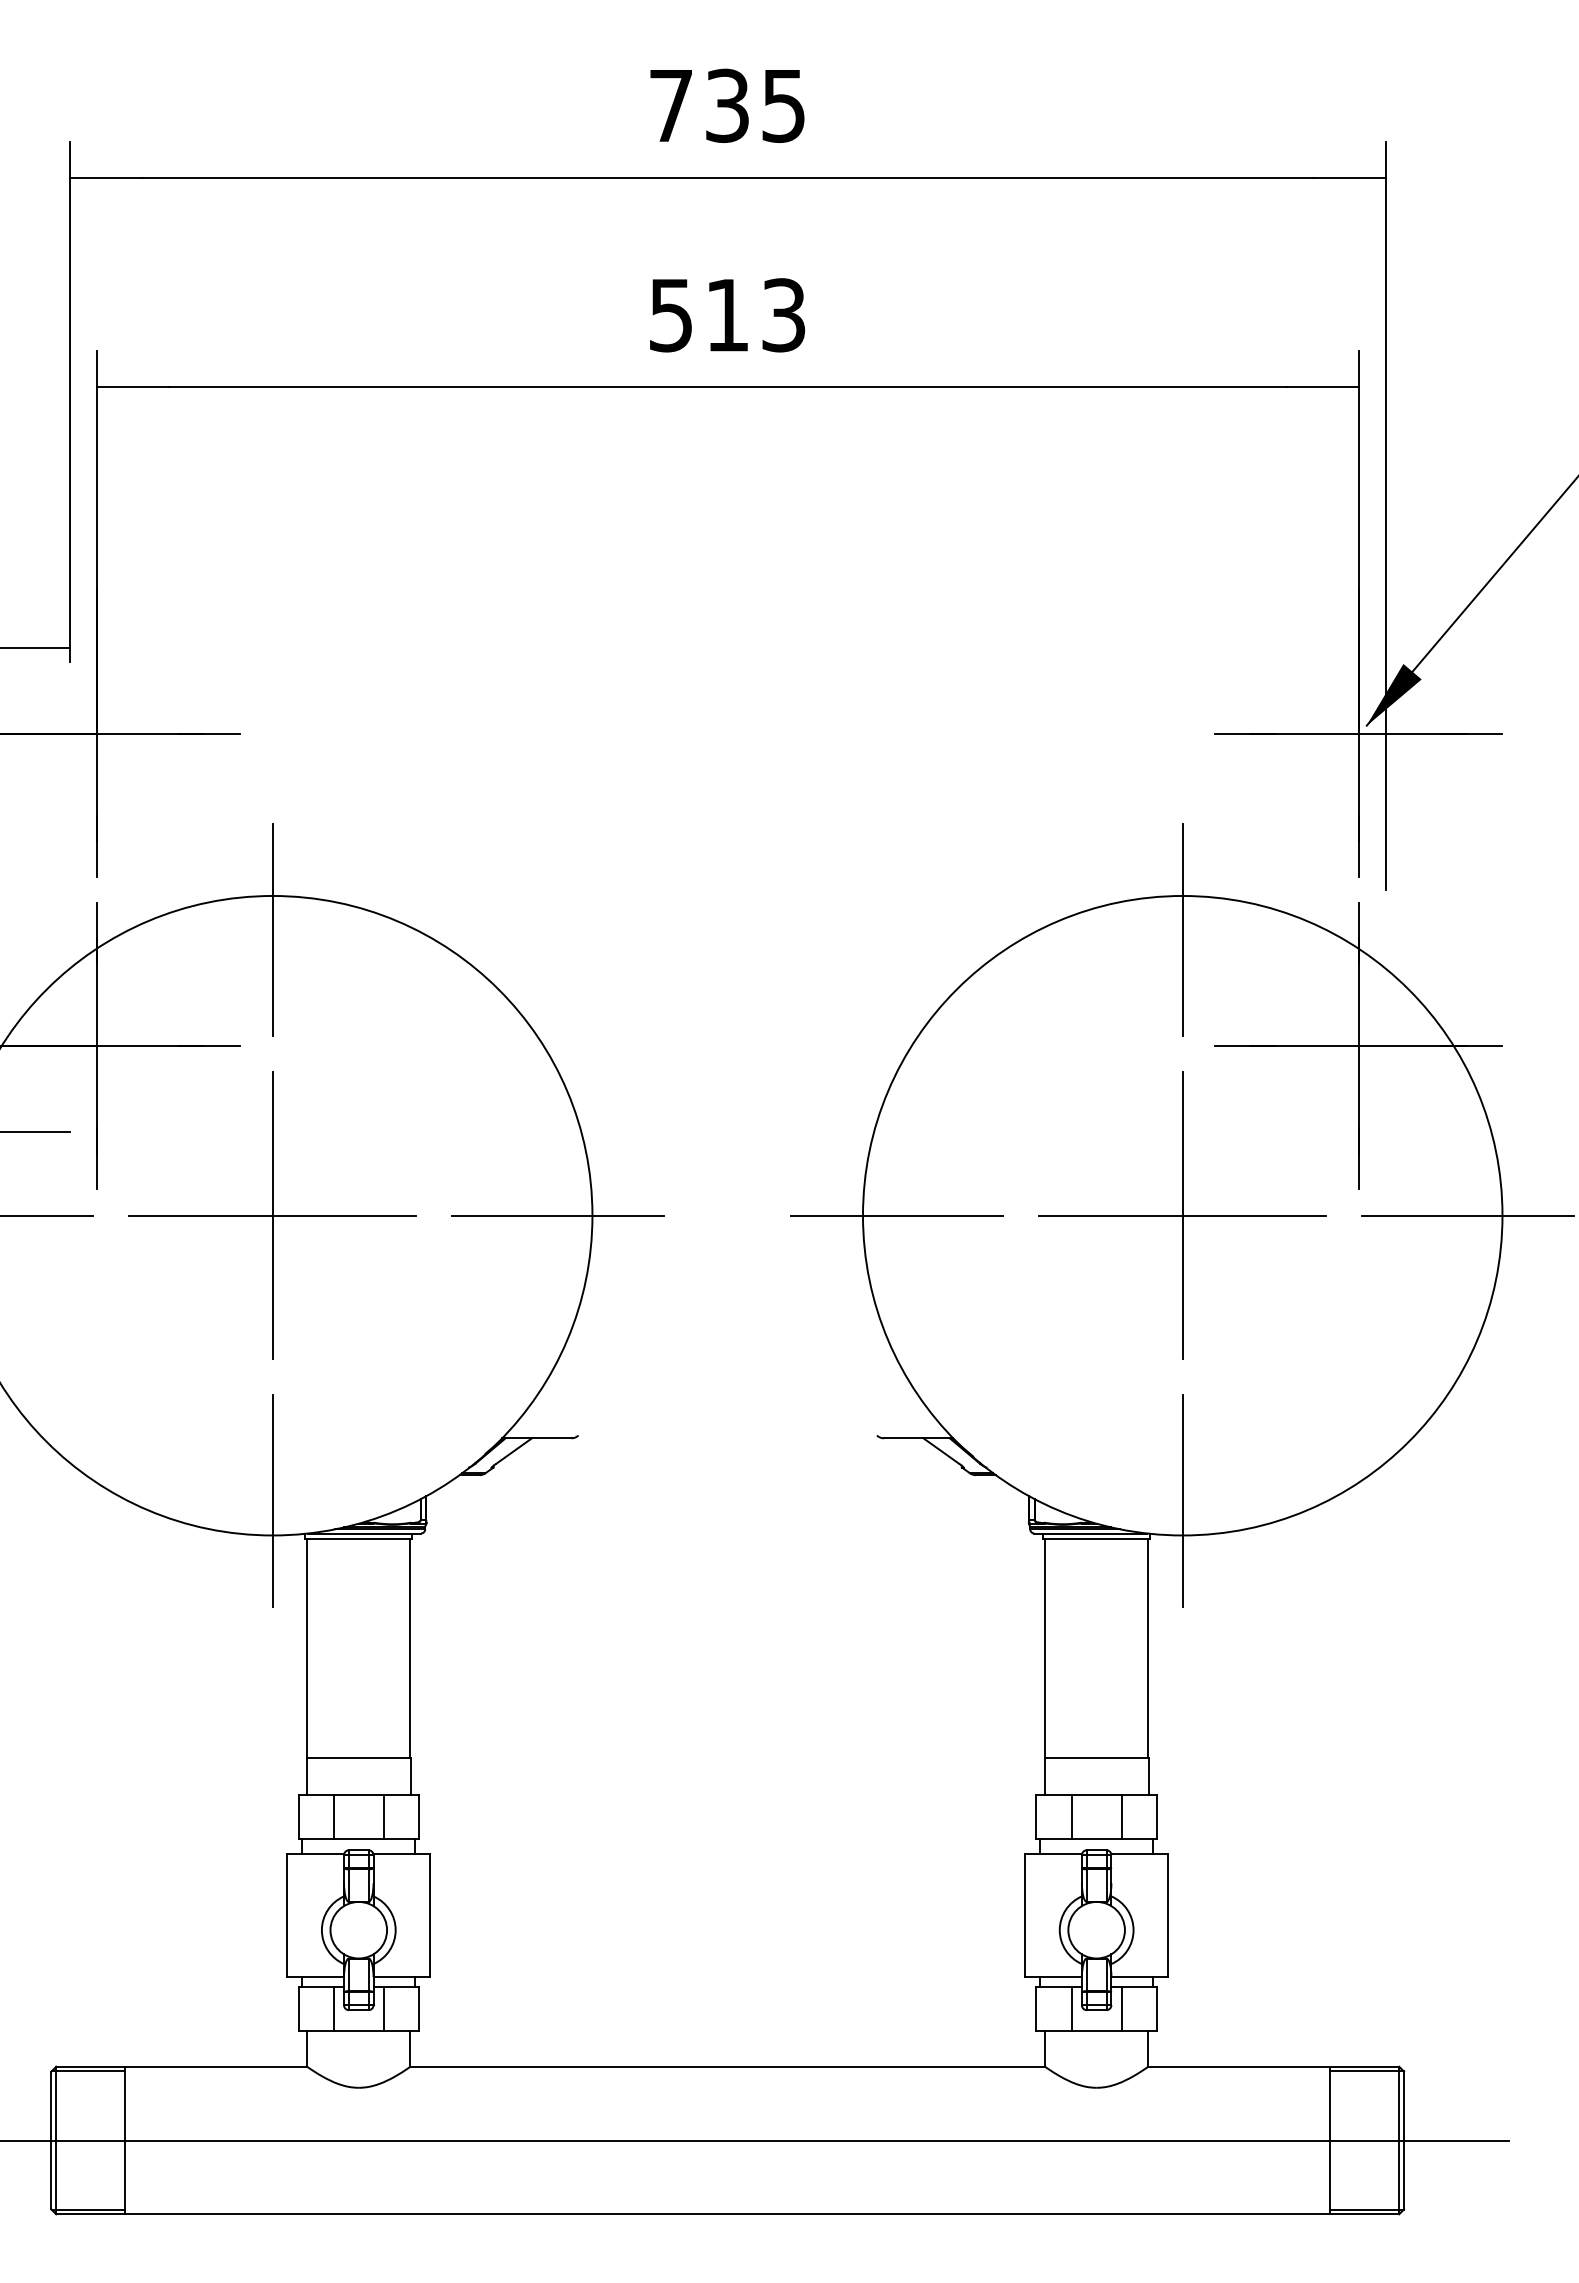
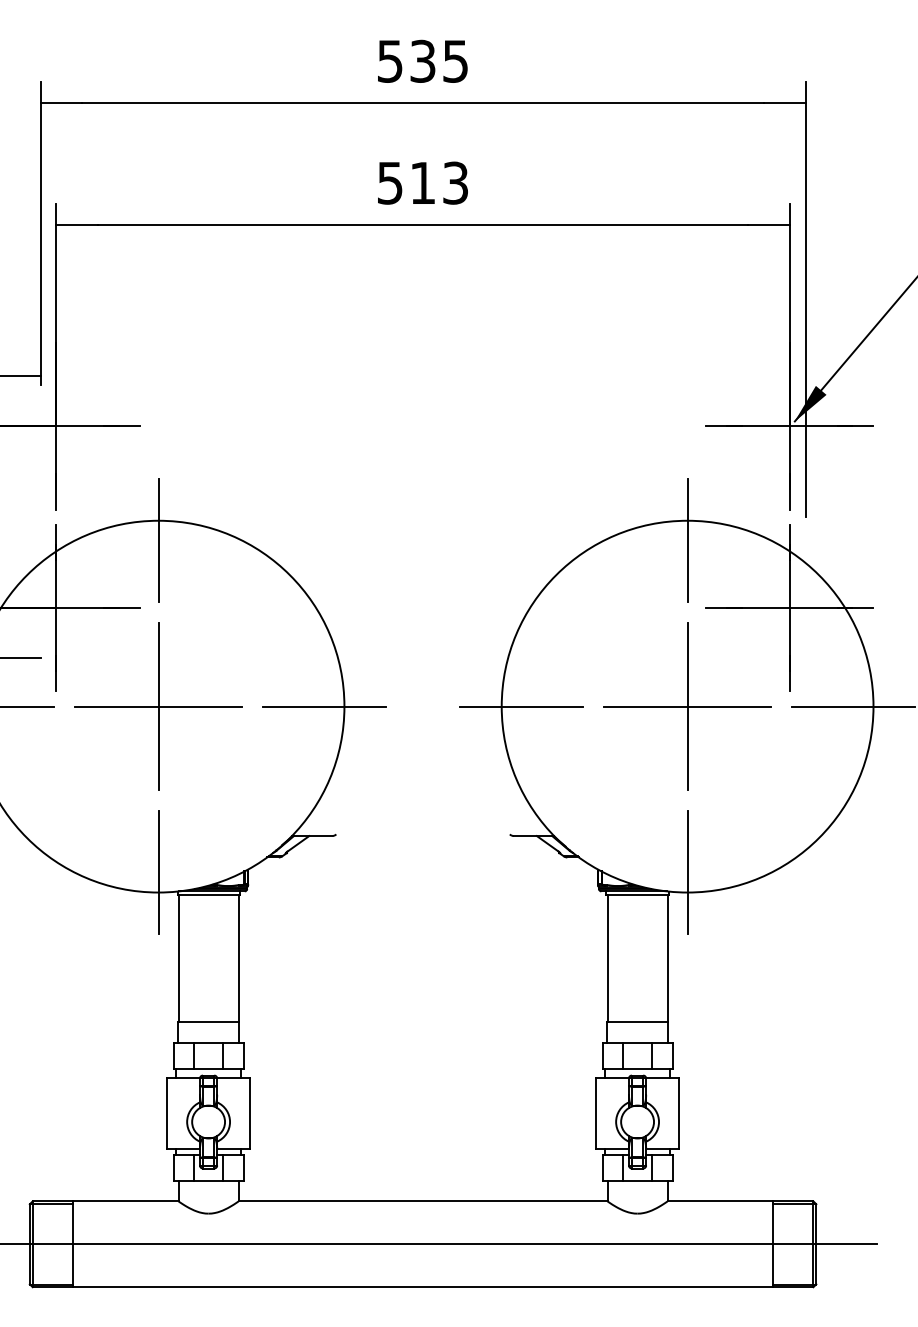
text: (671, 105) -> (390, 61), 735 -> 535

